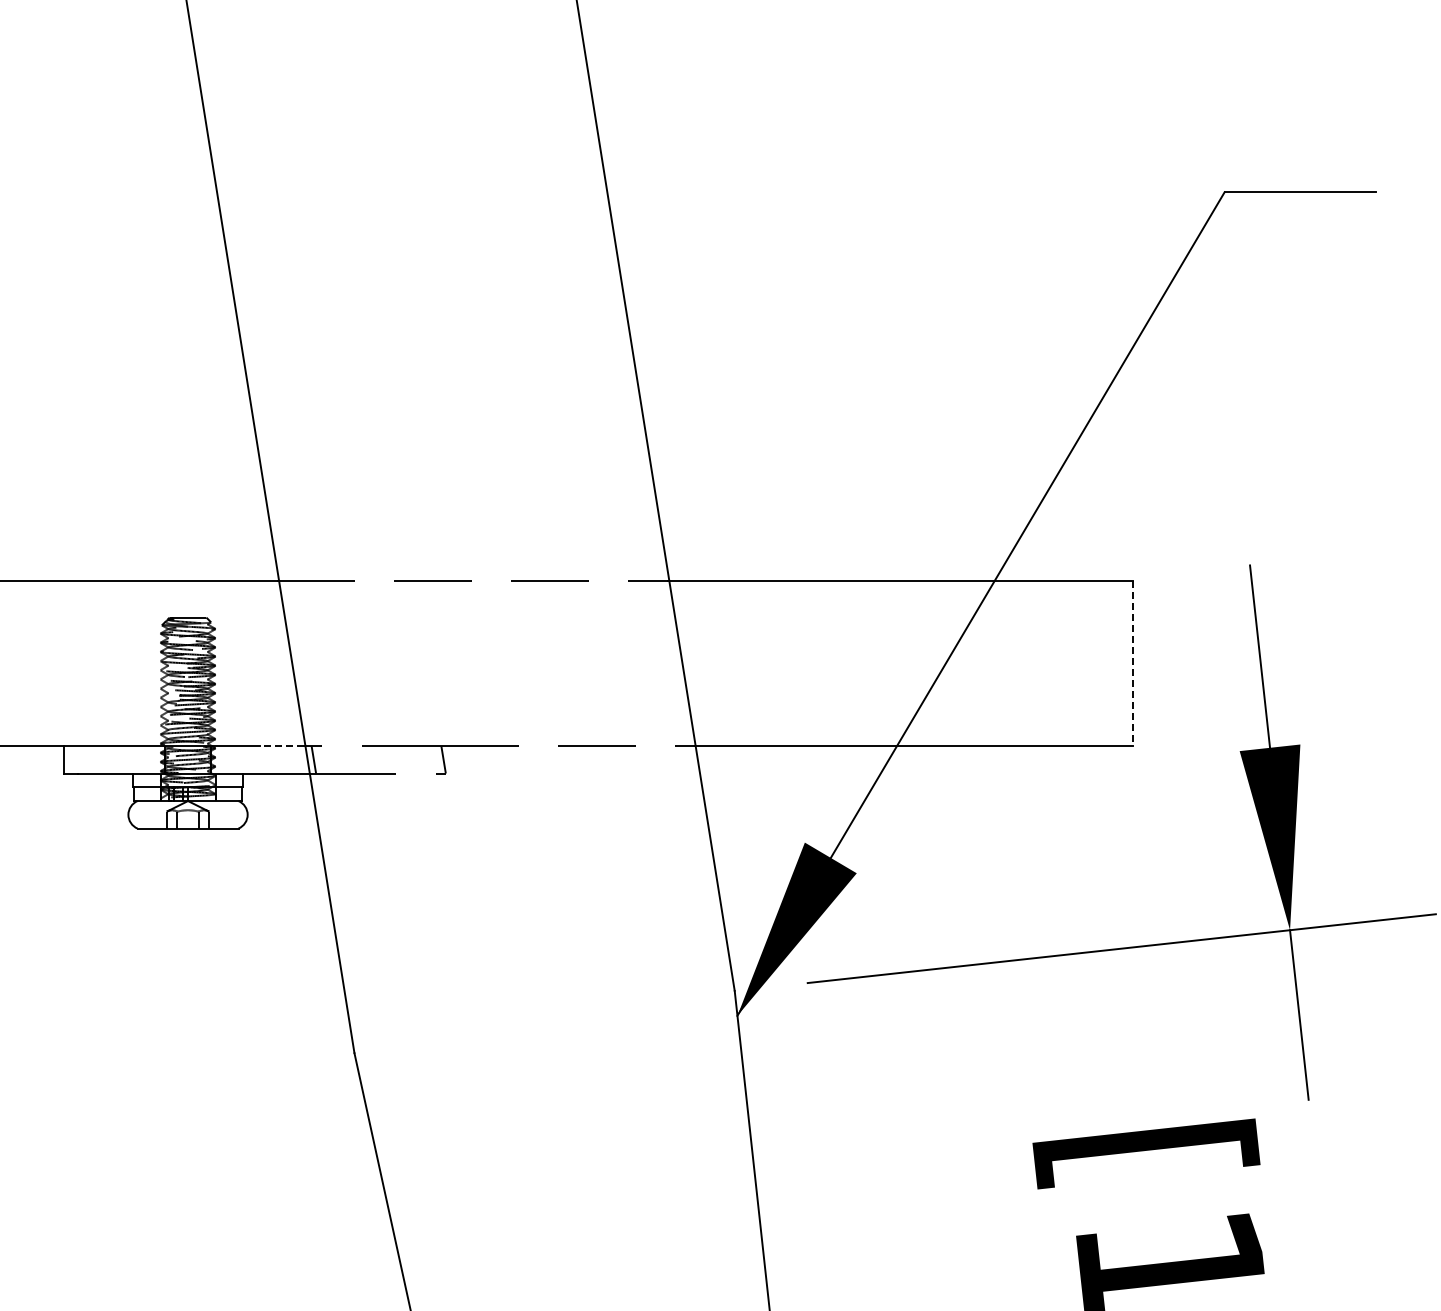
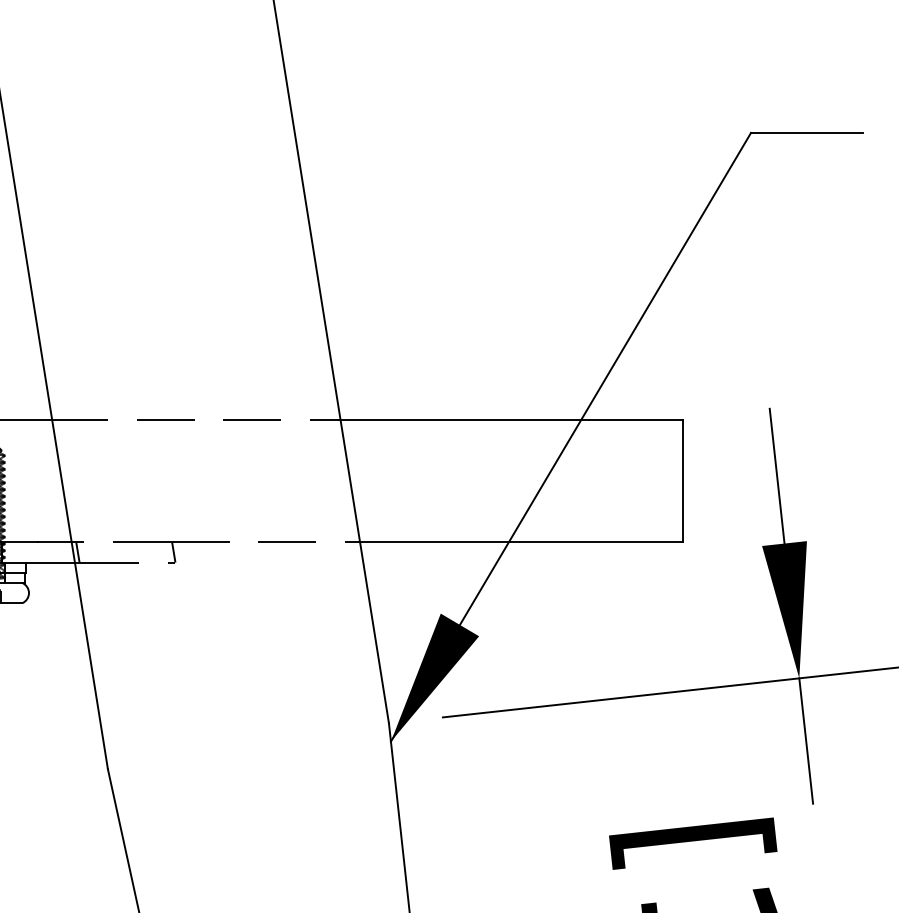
line: (1133, 663) -> (683, 481), dashed -> solid
line: (281, 746) -> (54, 542), dashed -> solid

